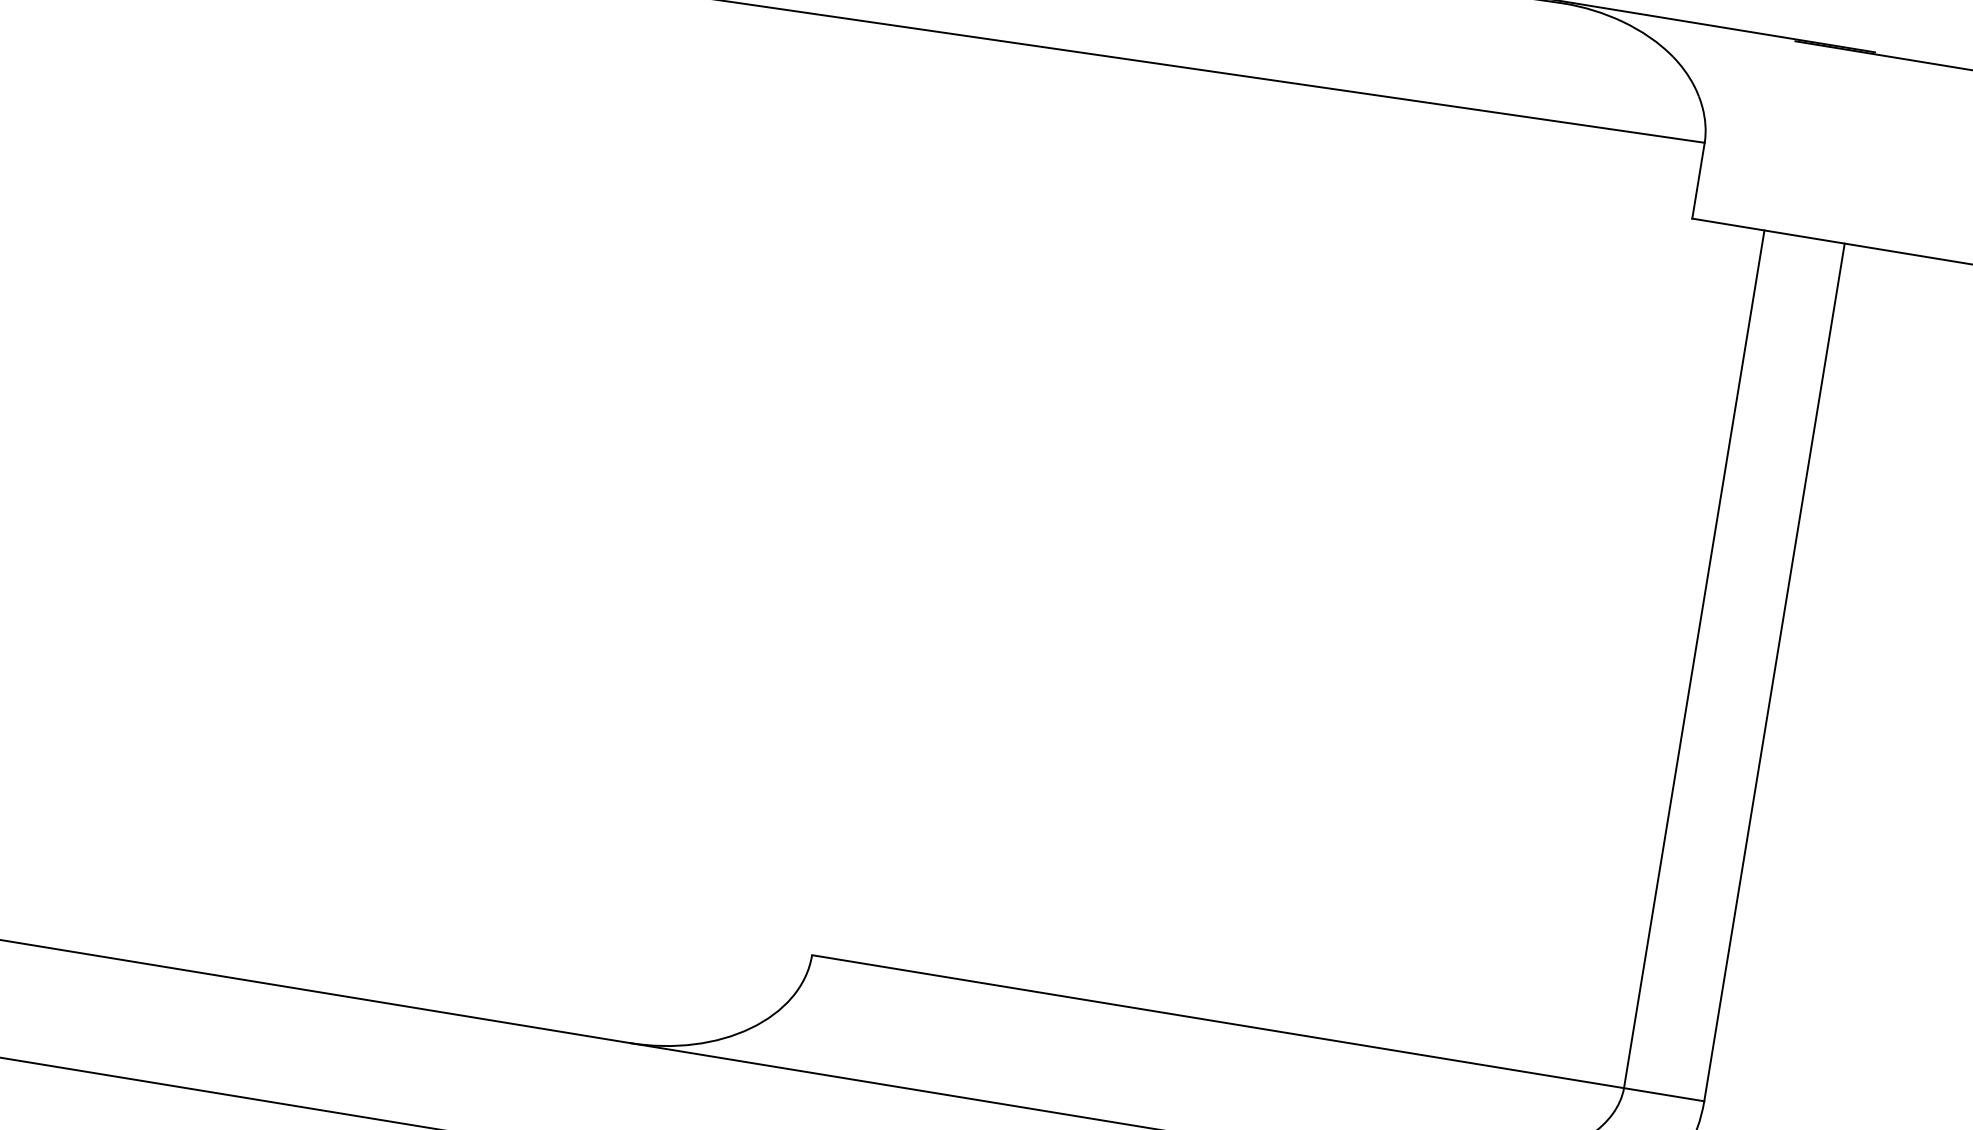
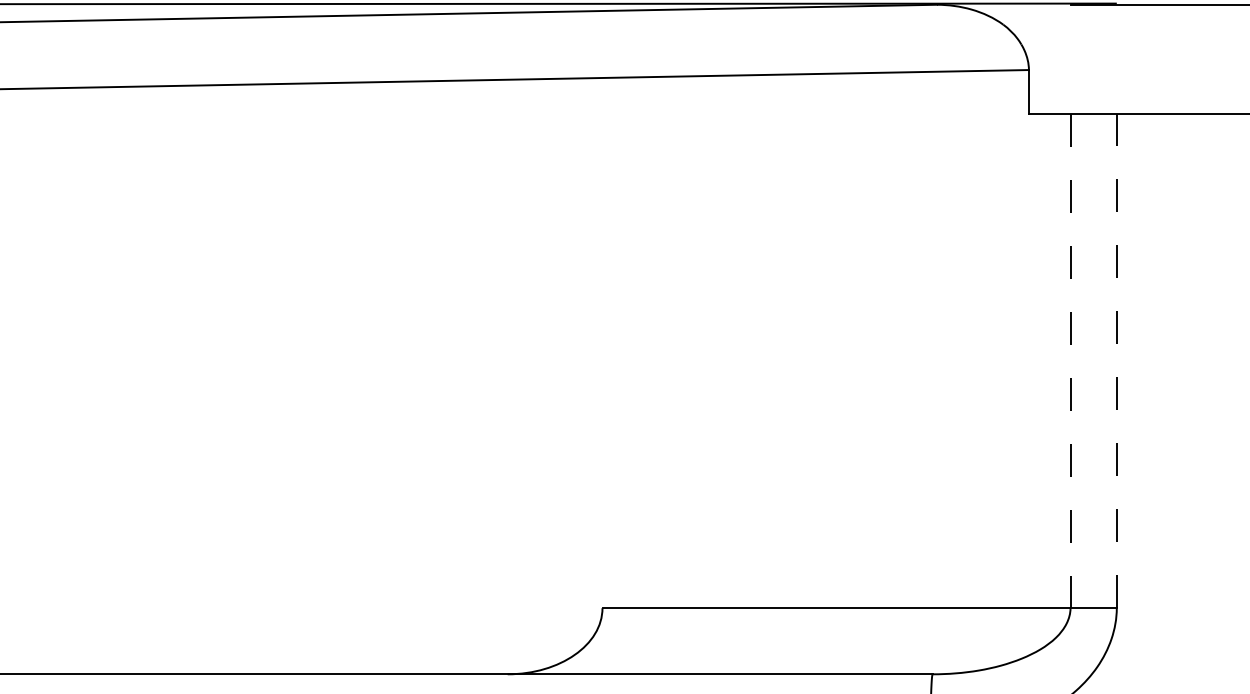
line: (1694, 660) -> (1070, 361), solid -> dashed
line: (1774, 671) -> (1116, 360), solid -> dashed

